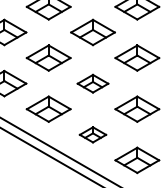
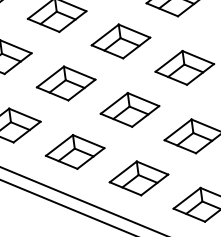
part: (92, 83) -> (129, 109), size x1.43
part: (92, 134) -> (138, 178), size x1.67

